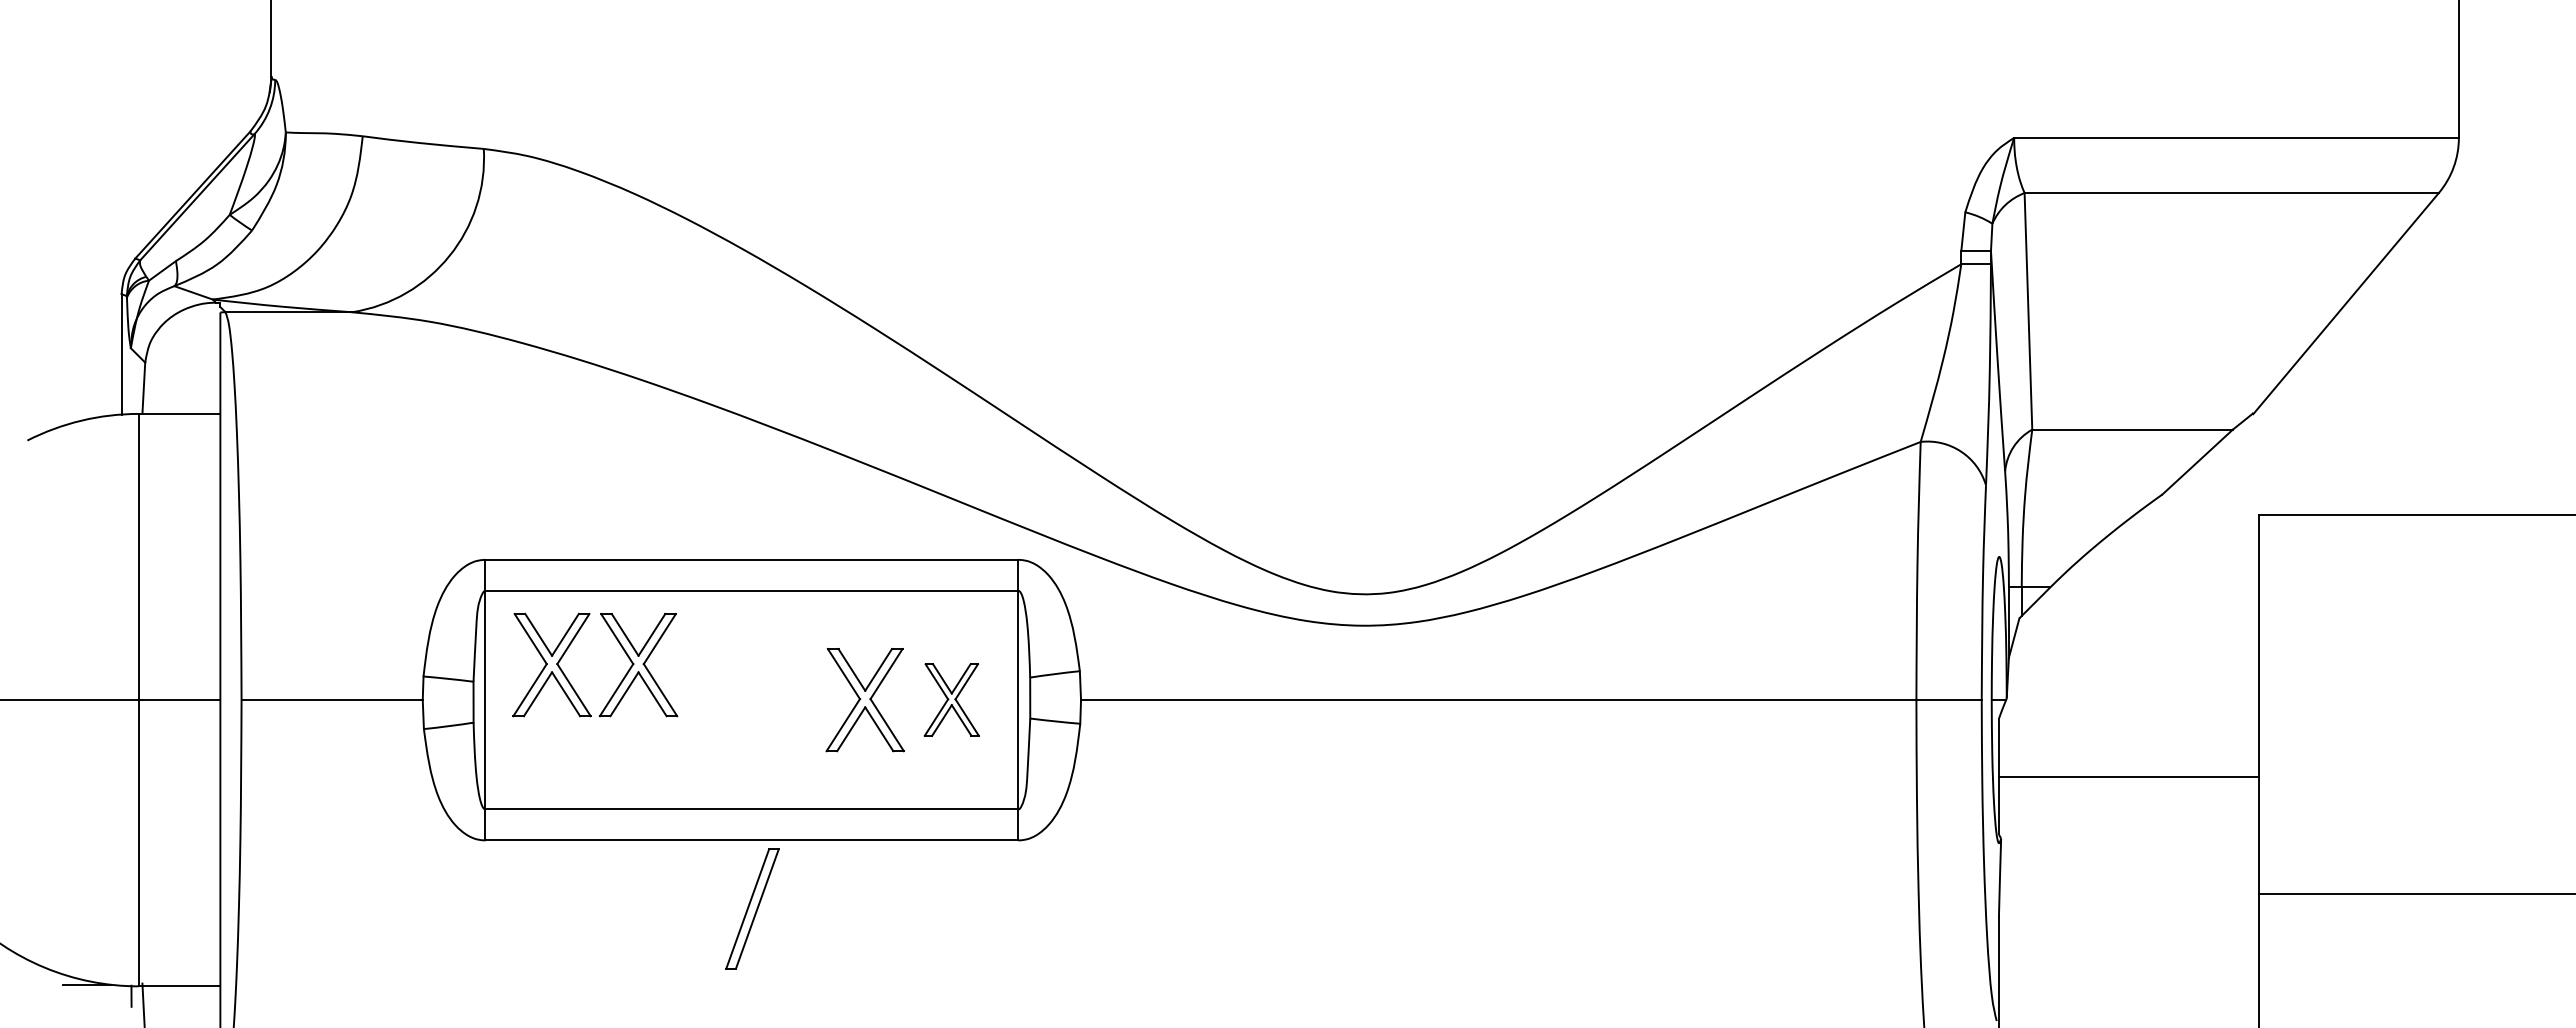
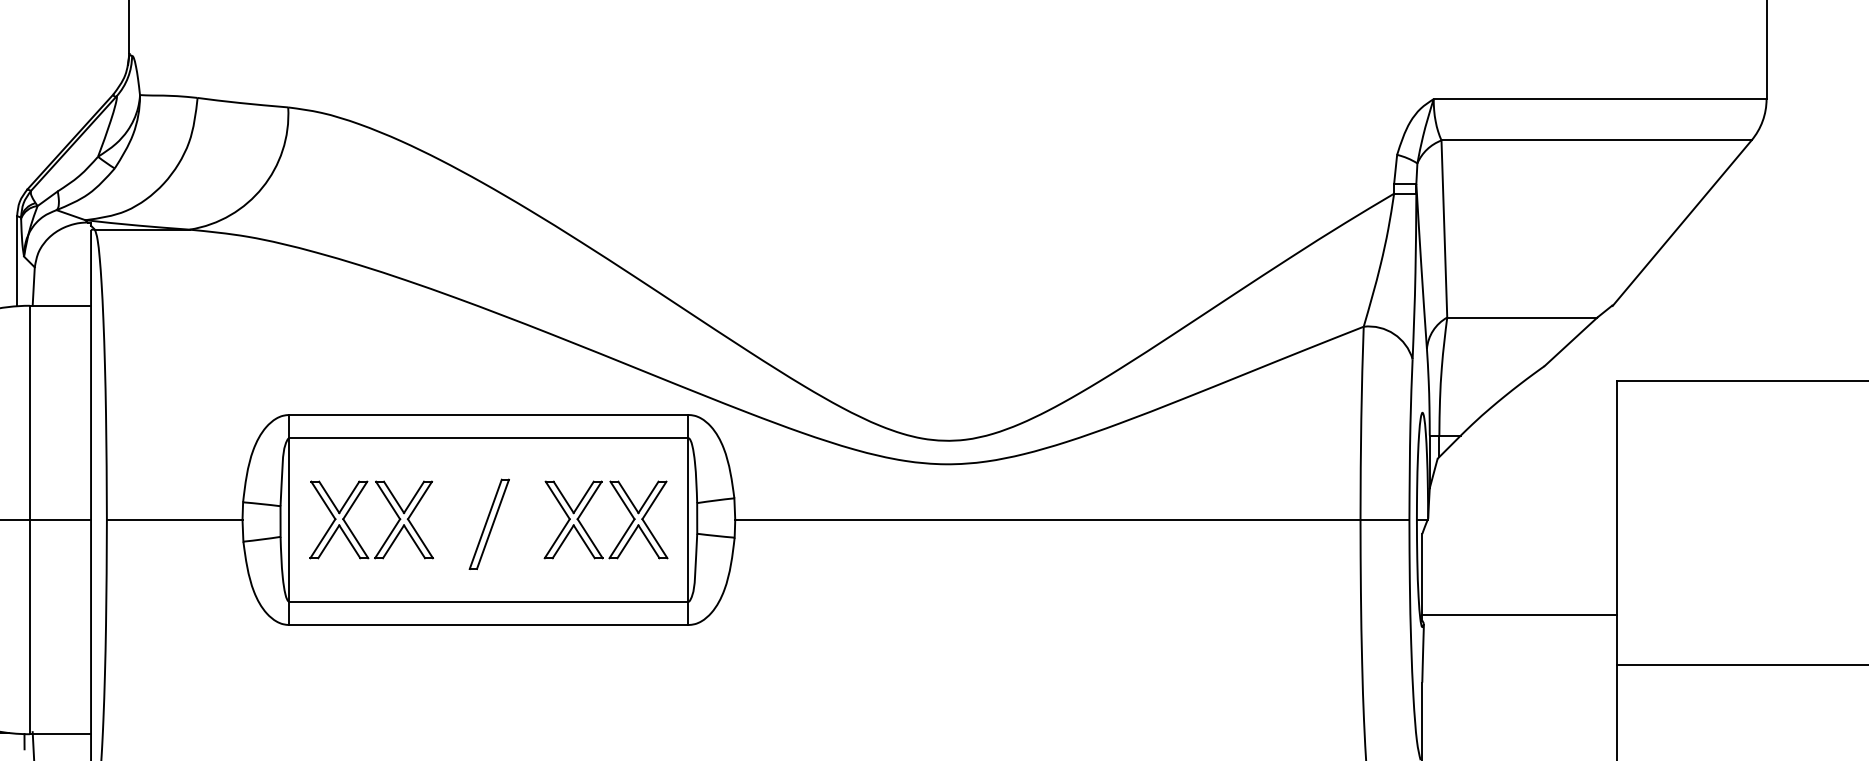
part: (622, 678) -> (392, 530), moved
part: (951, 699) -> (638, 519), size x1.43
line: (2128, 776) -> (1519, 614), moved
part: (752, 908) -> (489, 524), moved

